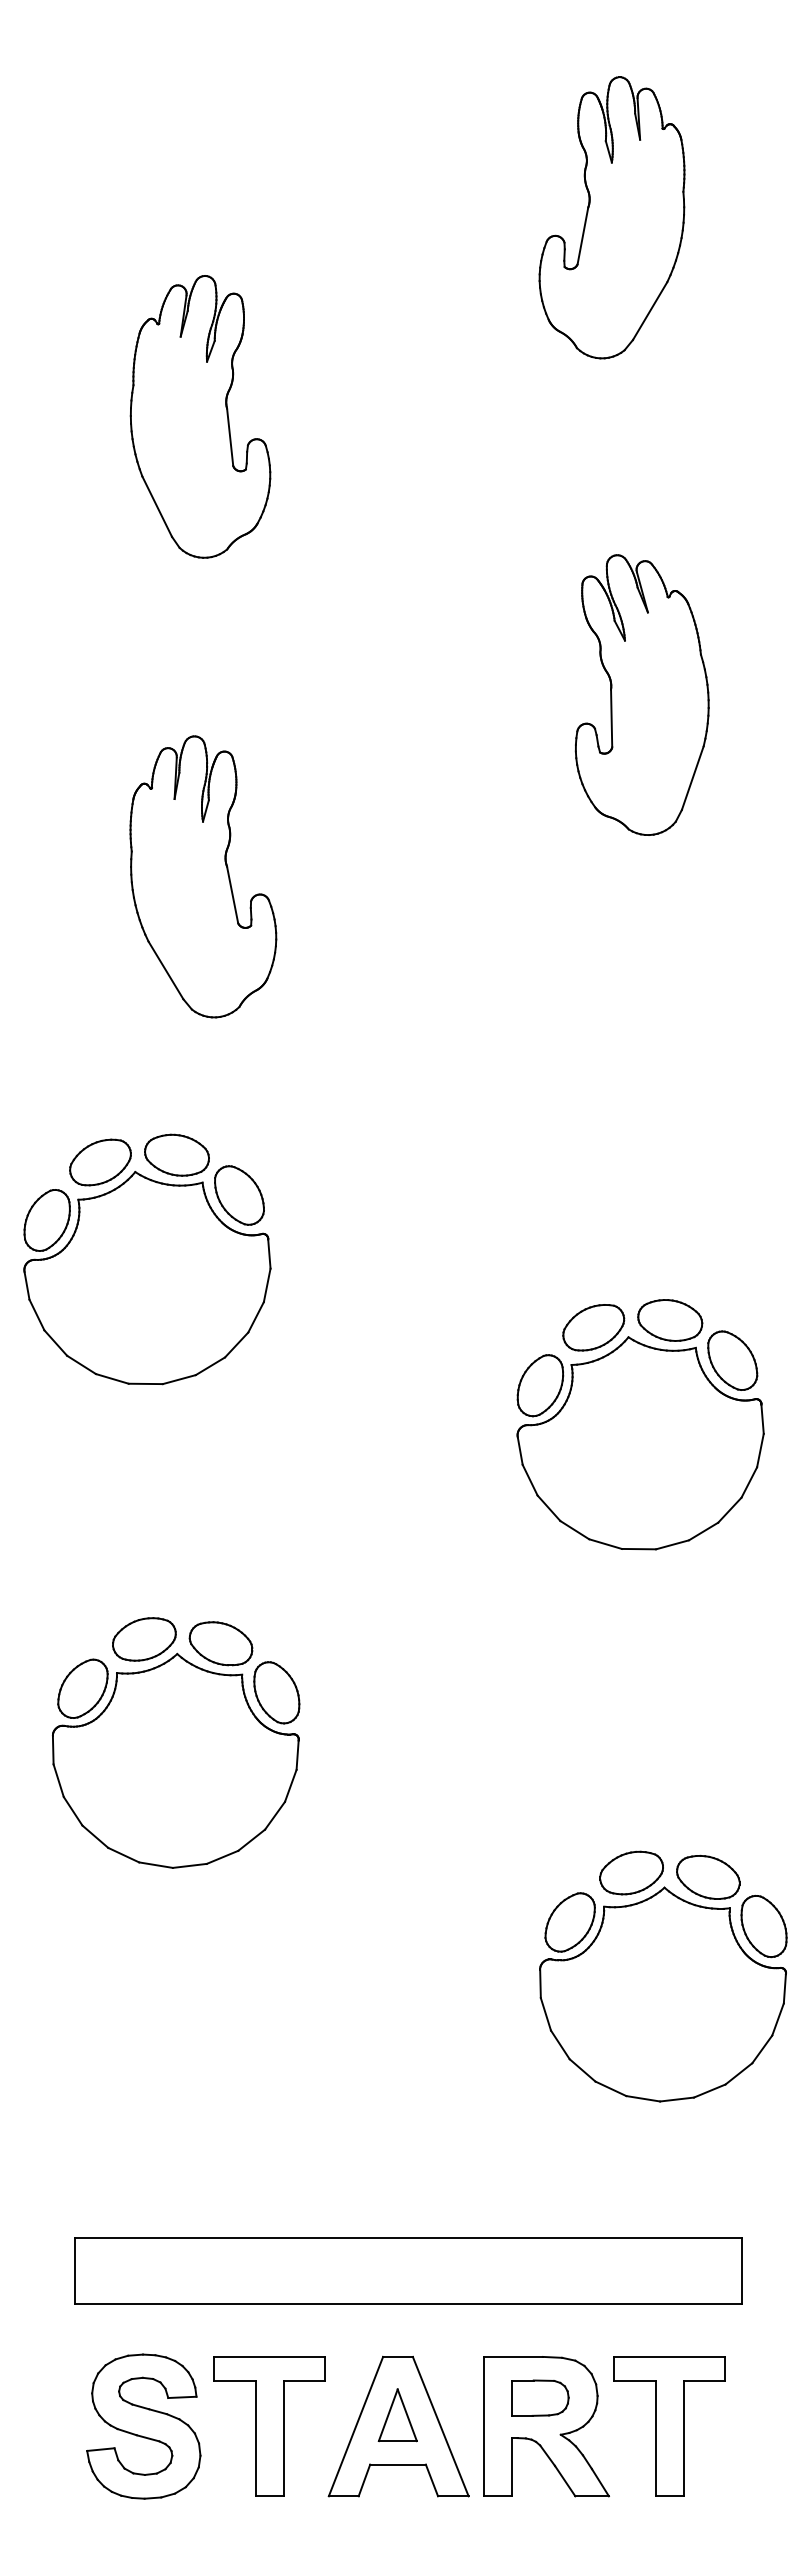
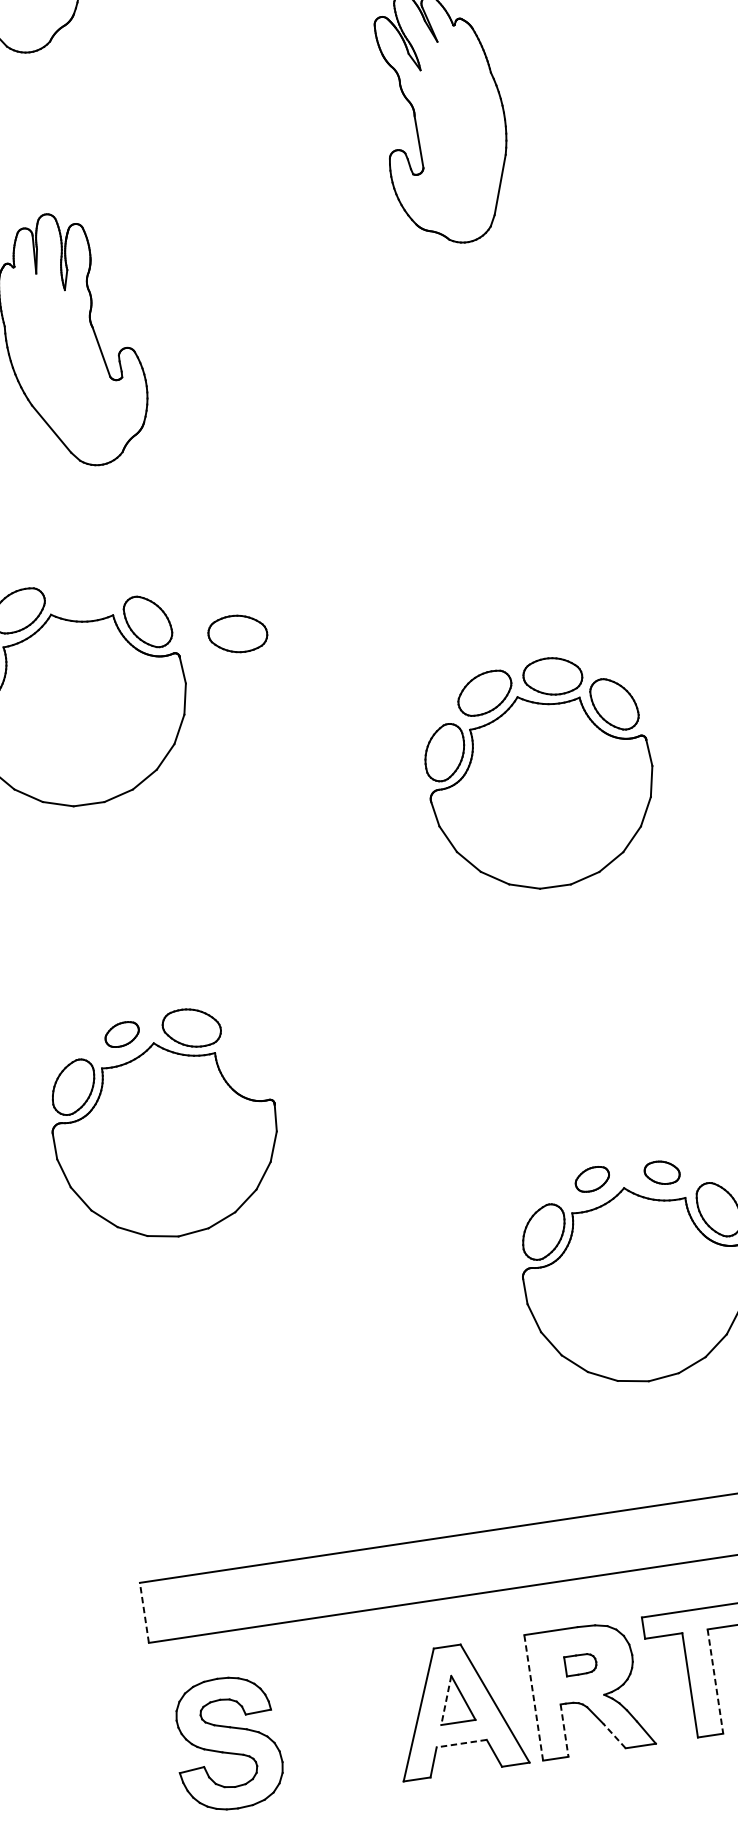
part: (176, 1154) -> (237, 633), moved
part: (144, 1639) -> (122, 1034), size x0.6
part: (276, 1692) -> (248, 1064), removed
part: (631, 1872) -> (592, 1178), size x0.6
part: (708, 1876) -> (662, 1172), size x0.6
line: (74, 2270) -> (144, 1612), solid -> dashed
part: (540, 2397) -> (580, 1663), size x0.6
line: (388, 2415) -> (446, 1700), solid -> dashed
part: (269, 2426) -> (340, 1726), removed
line: (483, 2426) -> (533, 1697), solid -> dashed
line: (683, 2438) -> (715, 1681), solid -> dashed
line: (398, 2464) -> (462, 1743), solid -> dashed
line: (511, 2467) -> (564, 1730), solid -> dashed
line: (564, 2480) -> (613, 1735), solid -> dashed

